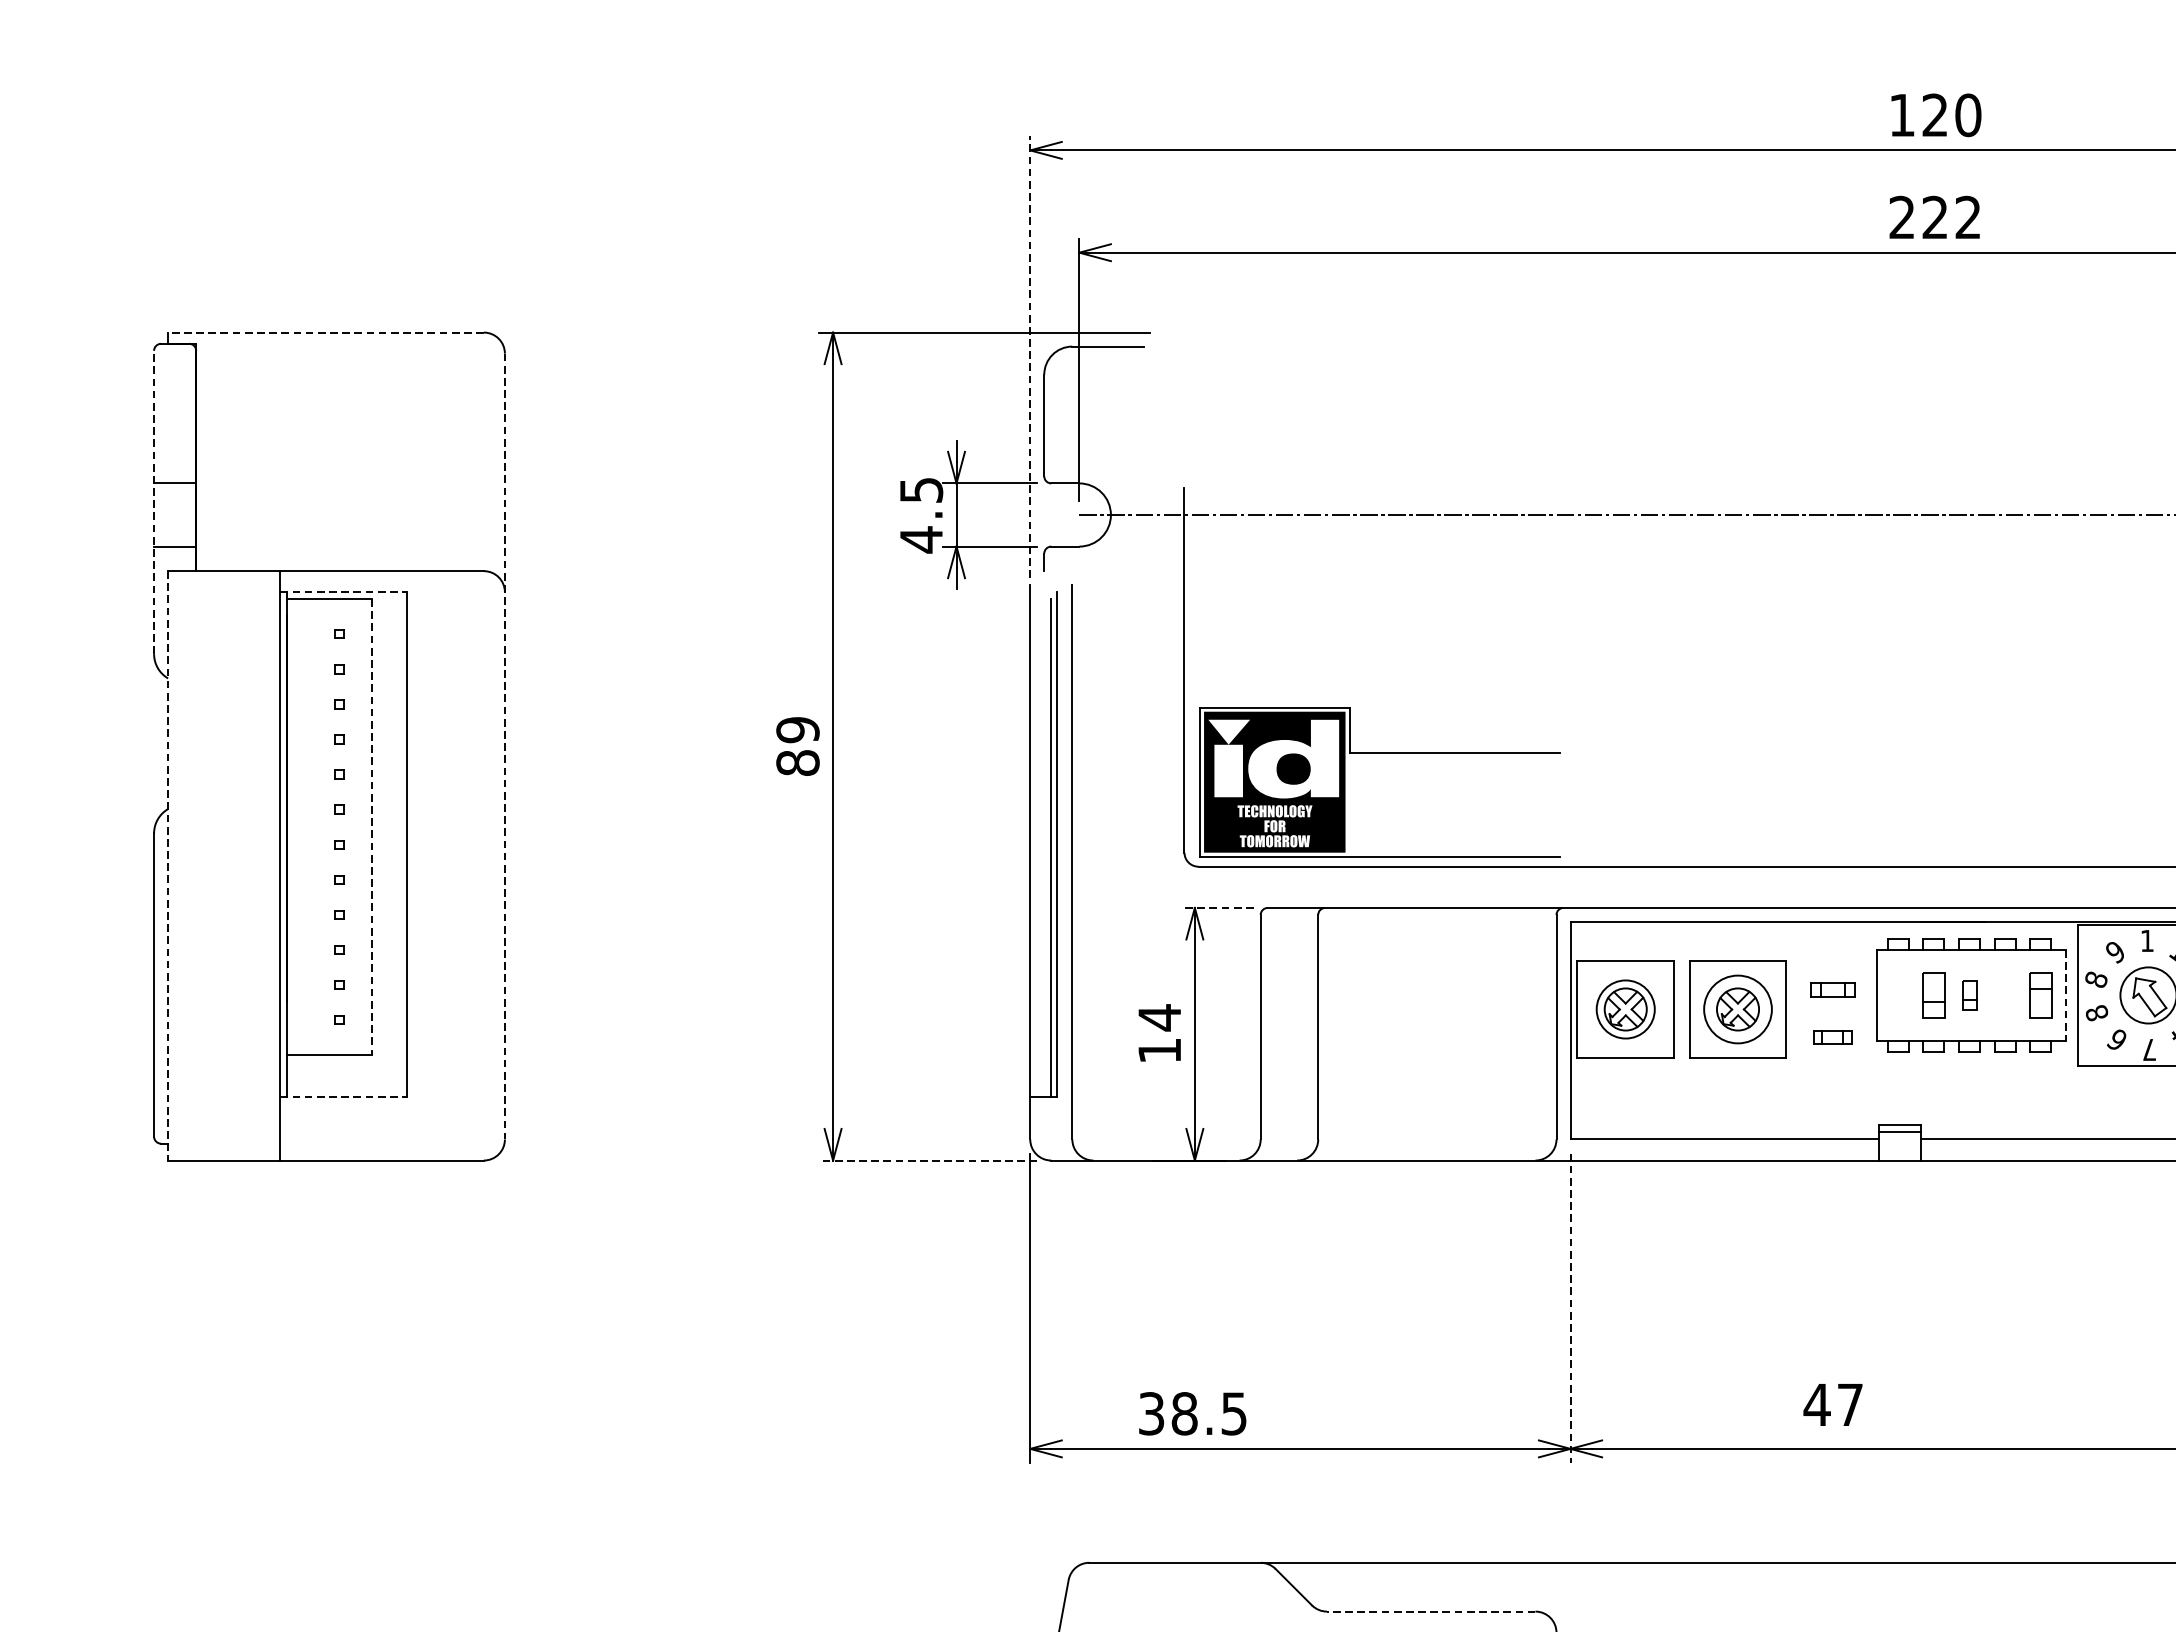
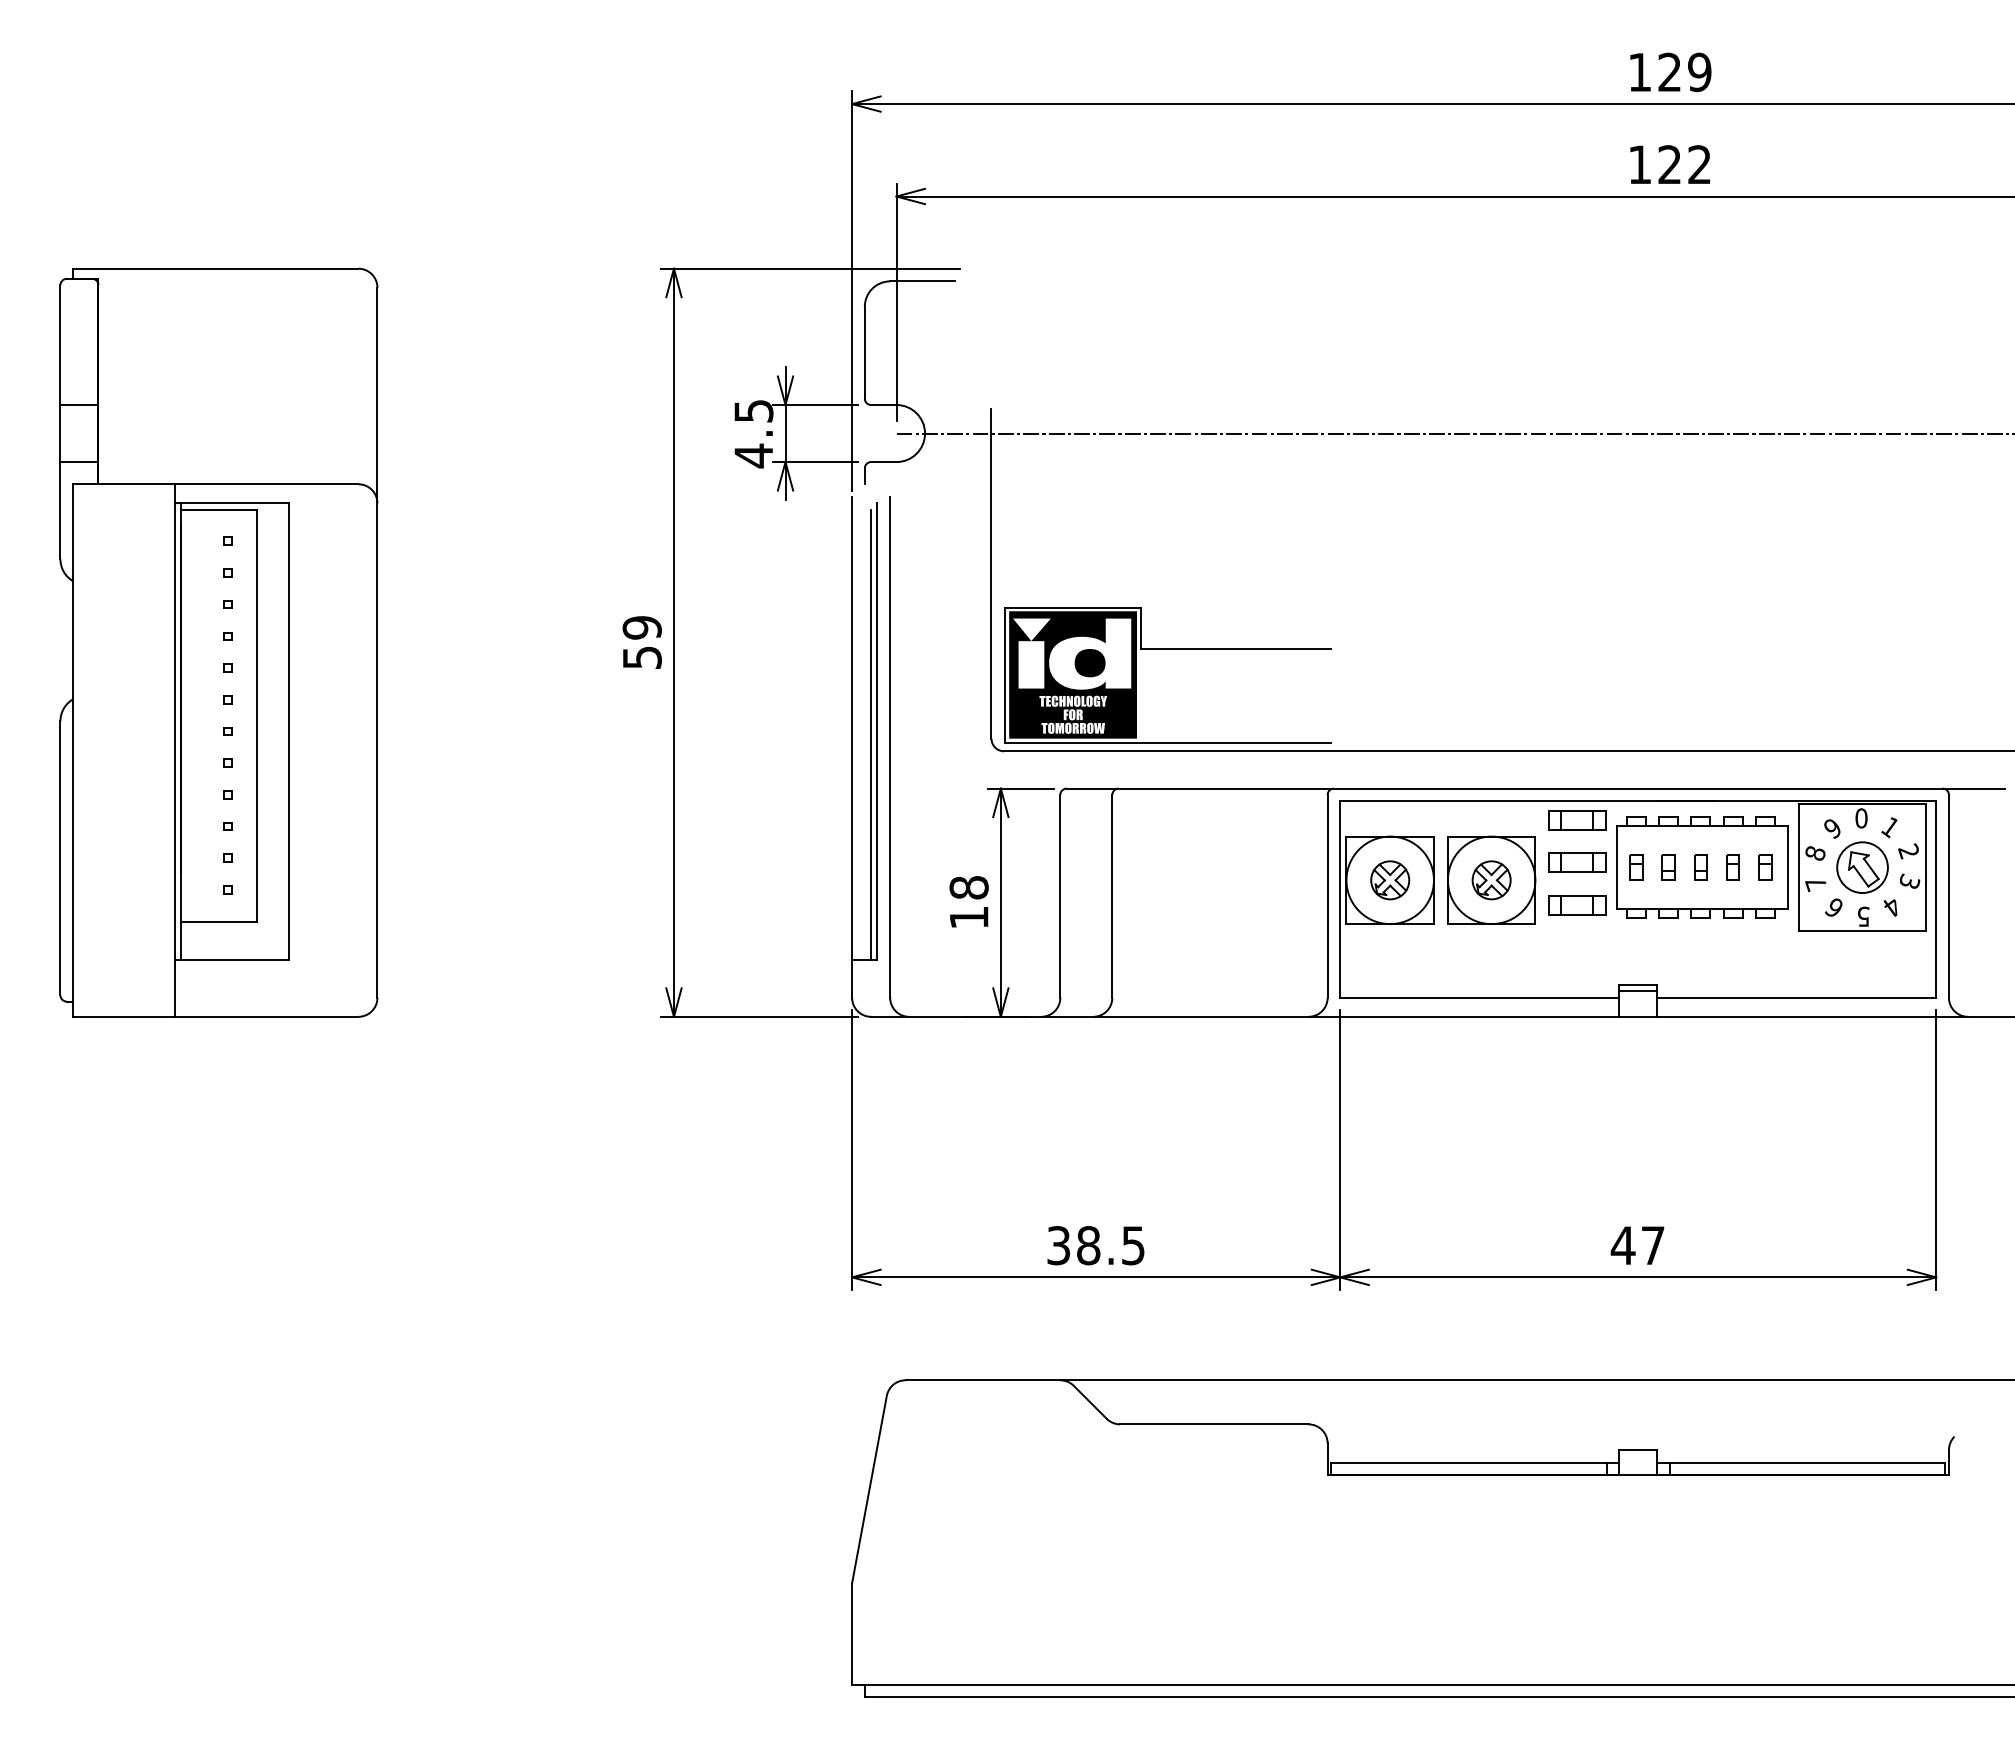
text: (1968, 115) -> (1699, 72), 120 -> 129
text: (1901, 217) -> (1639, 164), 222 -> 122
line: (325, 332) -> (215, 268), dashed -> solid
line: (1030, 357) -> (852, 291), dashed -> solid
line: (154, 501) -> (60, 421), dashed -> solid
line: (344, 592) -> (232, 503), dashed -> solid
line: (504, 747) -> (377, 643), dashed -> solid
text: (797, 762) -> (641, 657), 89 -> 59
line: (371, 828) -> (256, 716), dashed -> solid
line: (168, 866) -> (73, 751), dashed -> solid
line: (1217, 907) -> (1021, 788), dashed -> solid
text: (2147, 941) -> (1861, 818), 1 -> 0
part: (1833, 943) -> (1577, 820), added
part: (1833, 989) -> (1577, 862), size x1.43
part: (1898, 995) -> (1636, 867), added
part: (1933, 995) -> (1668, 867), size x0.62
part: (2004, 995) -> (1732, 867), added
part: (2041, 995) -> (1765, 867), size x0.62
line: (2065, 996) -> (1787, 868), dashed -> solid
circle: (1624, 1009) -> (1389, 880), size x1.67
circle: (1737, 1009) -> (1491, 880), size x1.43
text: (2096, 1014) -> (1815, 884), 8 -> 7
text: (1159, 1017) -> (968, 887), 14 -> 18
part: (1833, 1037) -> (1577, 905), size x1.67
text: (2149, 1049) -> (1863, 916), 7 -> 5
line: (344, 1097) -> (232, 959), dashed -> solid
line: (927, 1160) -> (759, 1016), dashed -> solid
line: (1570, 1308) -> (1340, 1150), dashed -> solid
text: (1833, 1404) -> (1637, 1245), moved
text: (1192, 1413) -> (1095, 1245), moved
line: (1430, 1611) -> (1213, 1424), dashed -> solid

